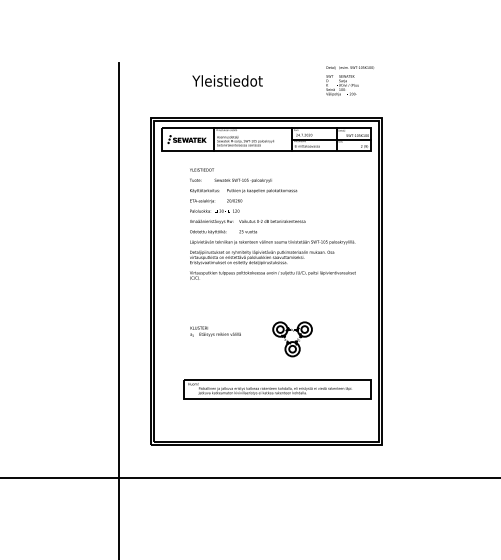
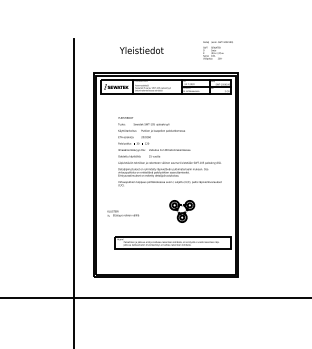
text: (272, 223) -> (169, 151), moved
text: (214, 331) -> (122, 213), moved

